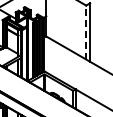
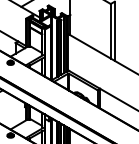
line: (85, 31) -> (110, 30), dashed -> solid

